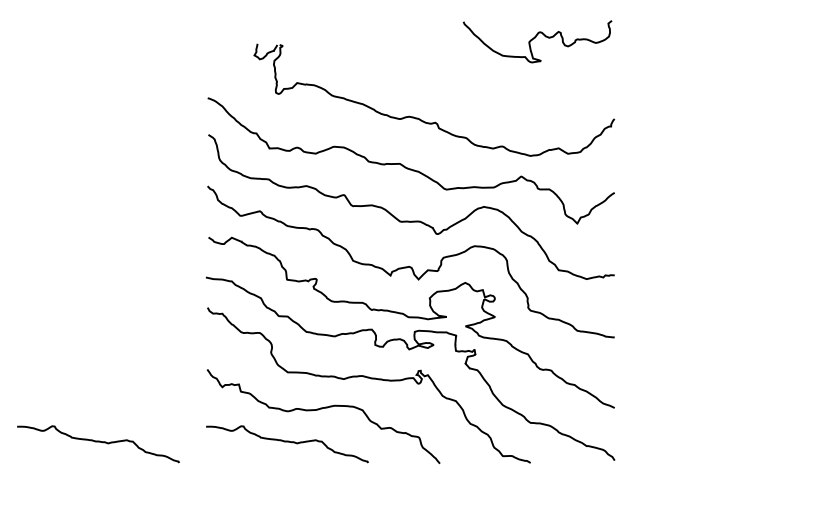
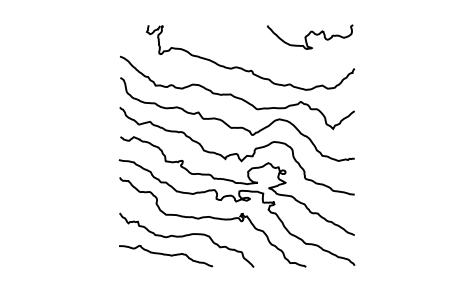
curve: (536, 39) -> (309, 35), moved
curve: (99, 442) -> (57, 255), removed

